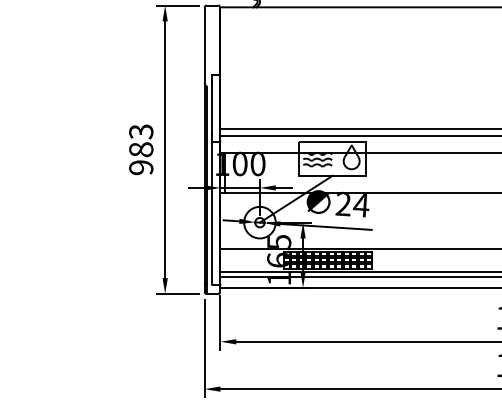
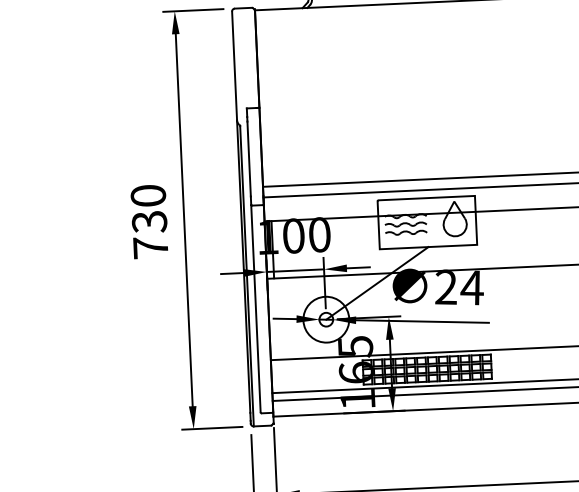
text: (141, 149) -> (149, 221), 983 -> 730

